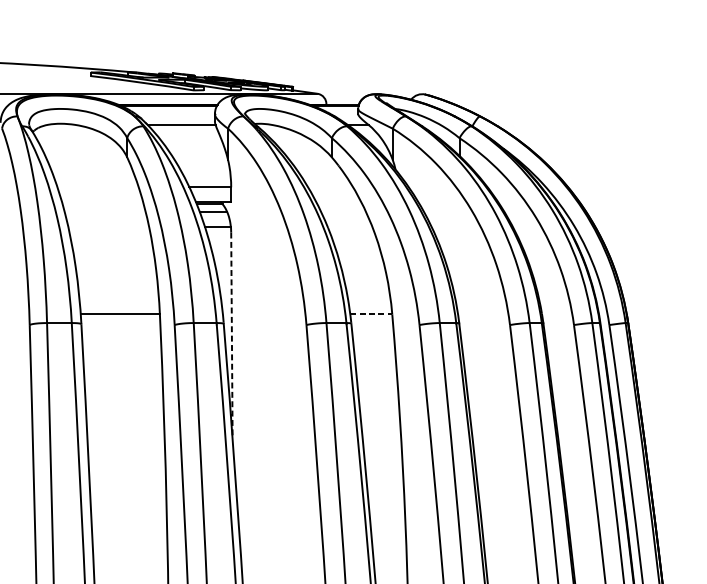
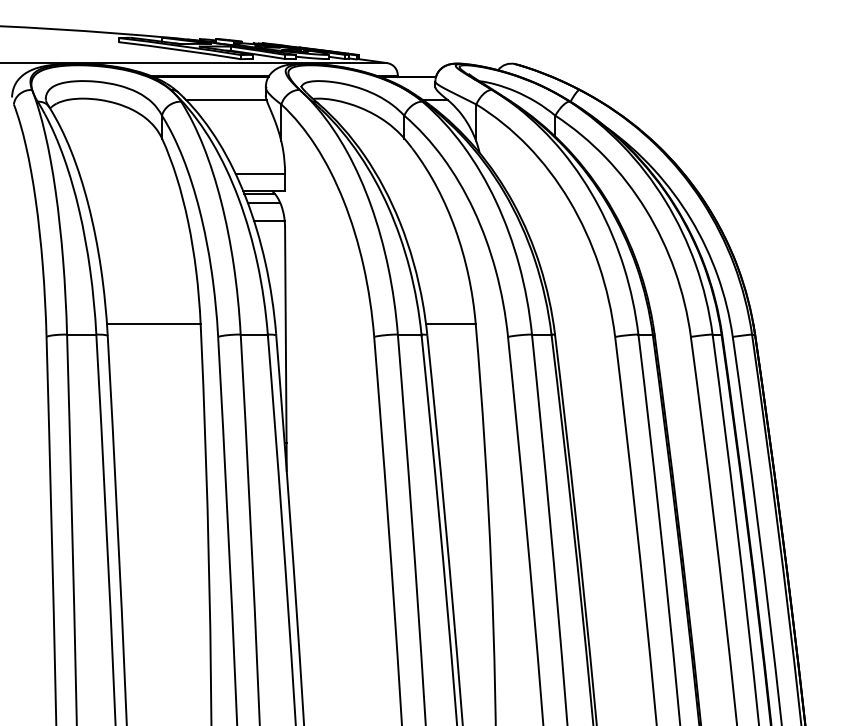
line: (370, 314) -> (450, 324), dashed -> solid
line: (231, 335) -> (285, 349), dashed -> solid

